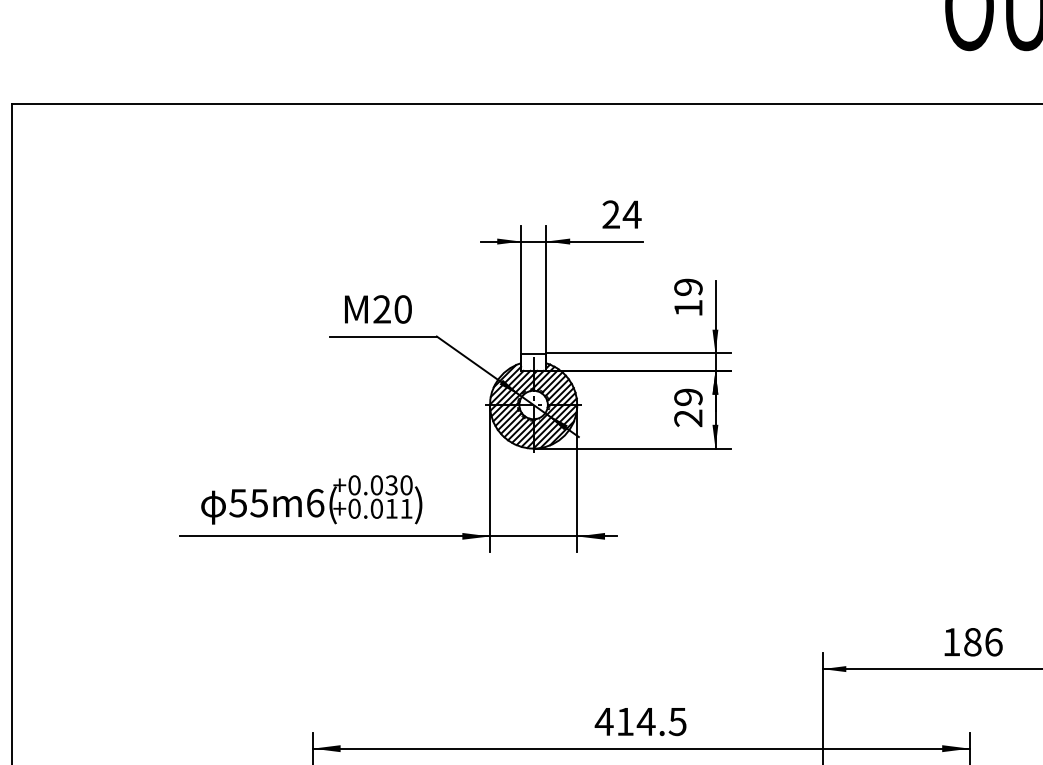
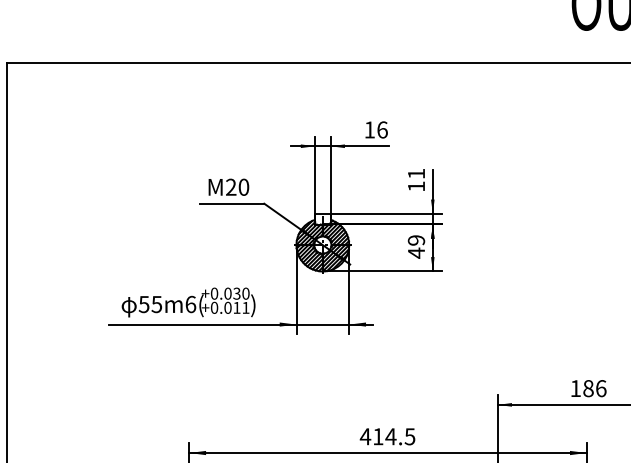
text: (622, 213) -> (376, 129), 24 -> 16
text: (688, 286) -> (416, 173), 19 -> 11
text: (686, 417) -> (415, 252), 29 -> 49

